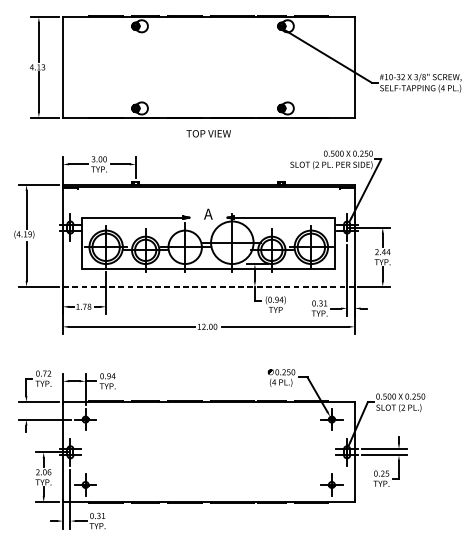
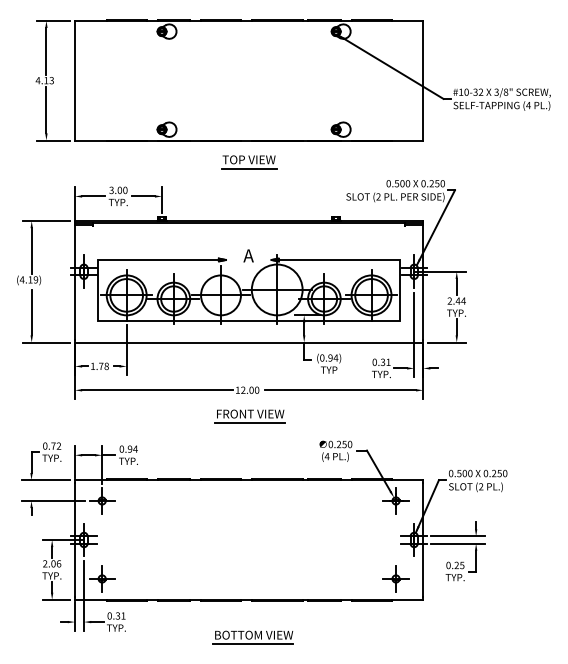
line: (209, 140) -> (249, 168), added
line: (208, 286) -> (248, 342), dashed -> solid
part: (209, 348) -> (249, 416), added
part: (211, 534) -> (252, 637), added

